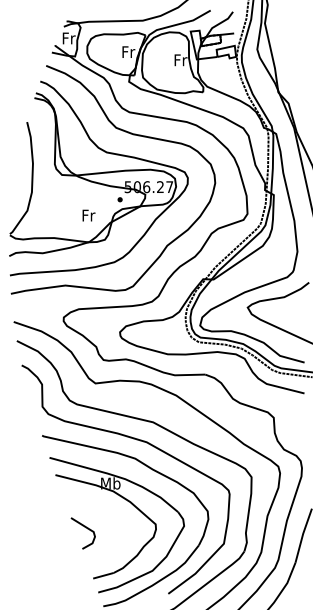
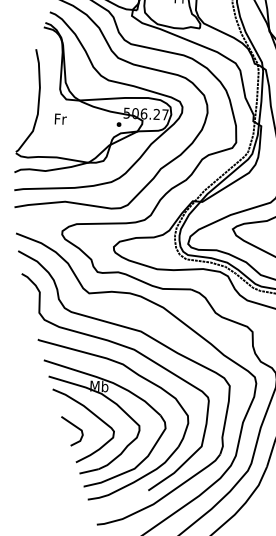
text: (88, 215) -> (60, 119), moved
curve: (106, 515) -> (94, 415), added

